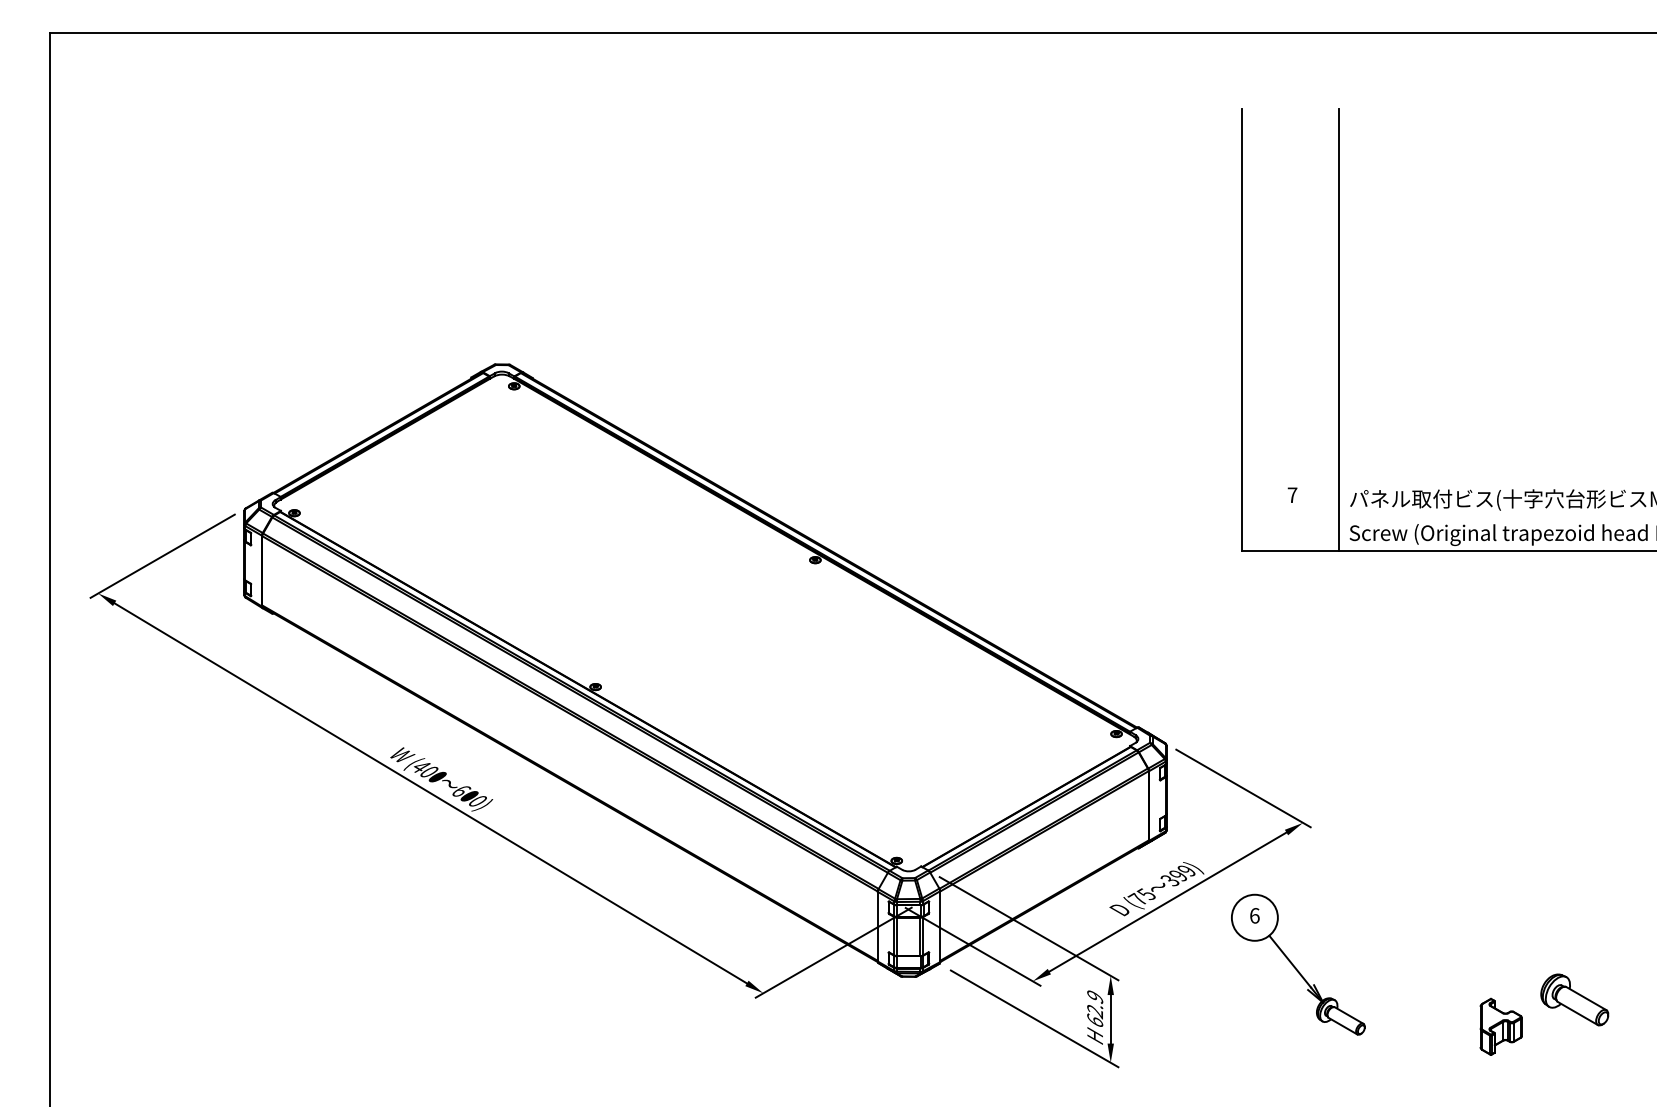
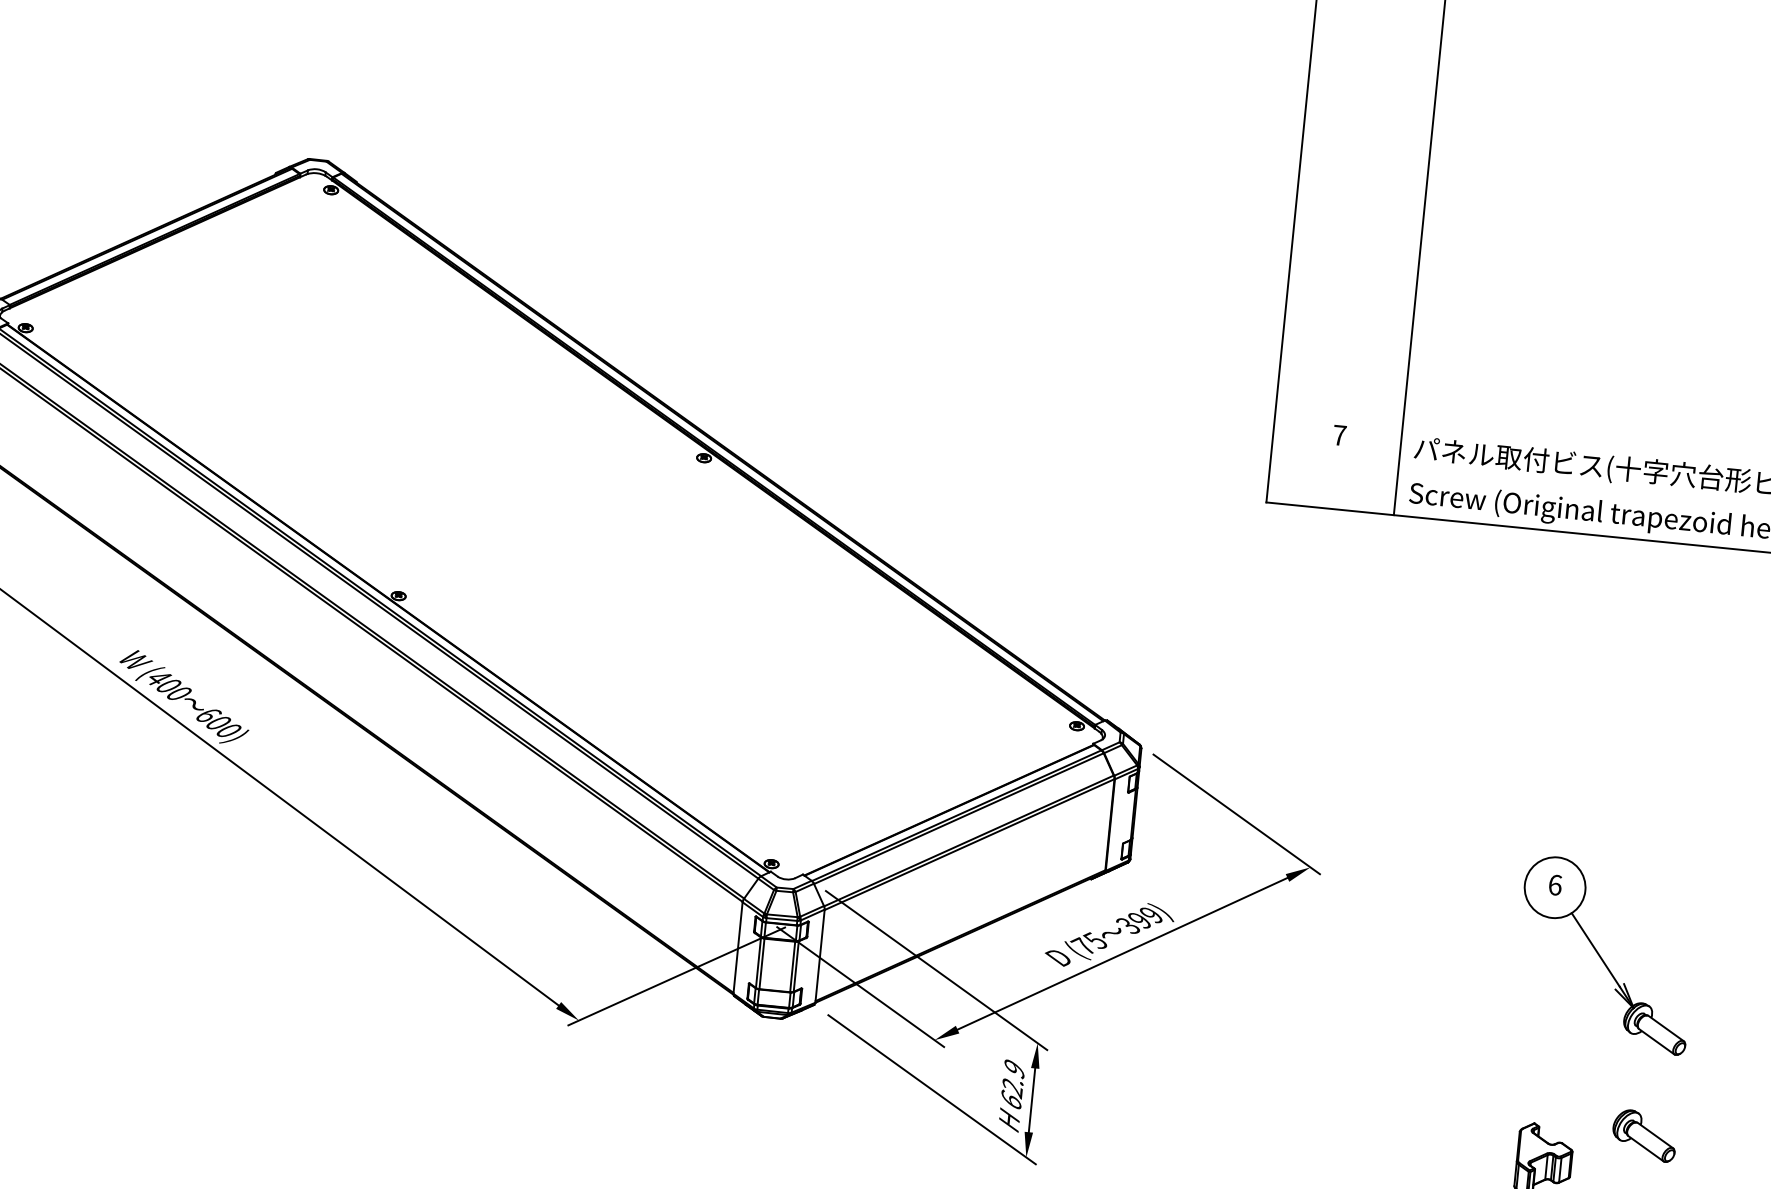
part: (1298, 964) -> (1606, 954), moved
part: (1574, 999) -> (1644, 1135), size x0.71

